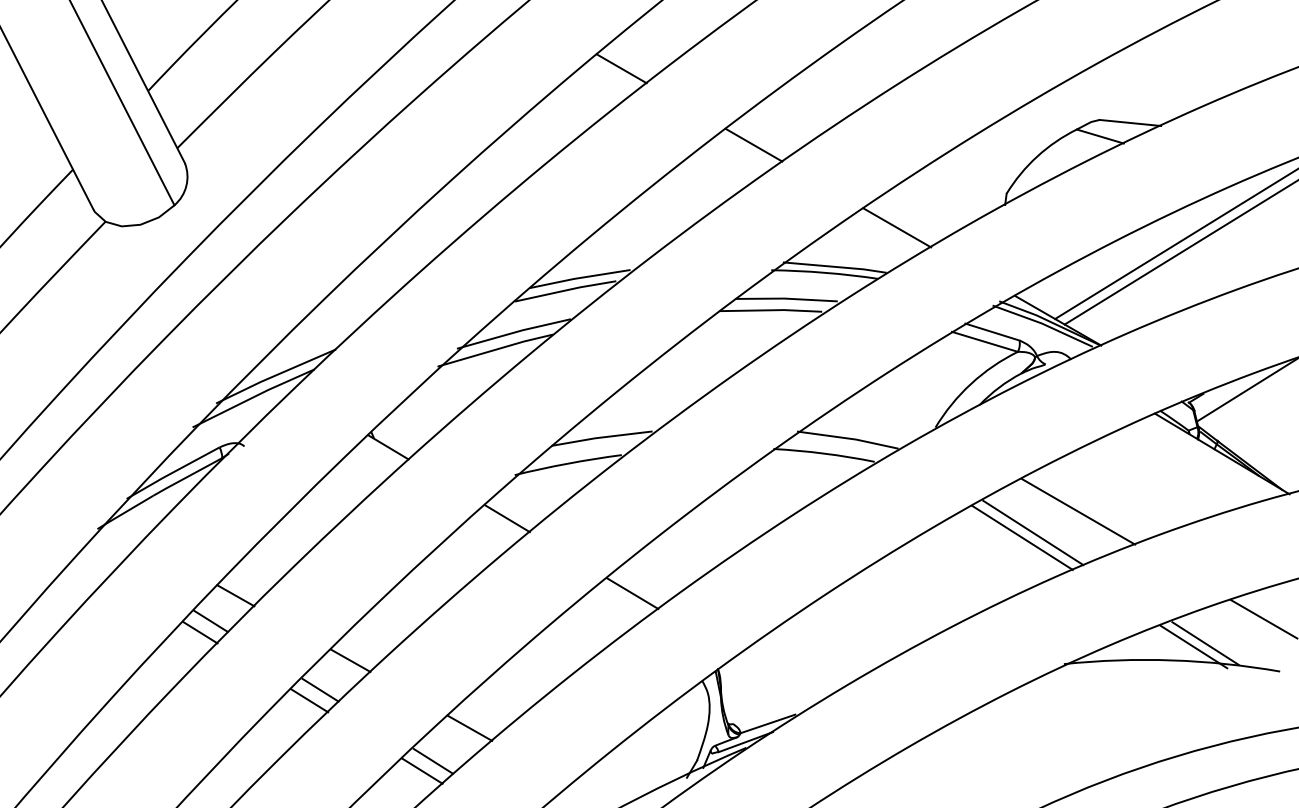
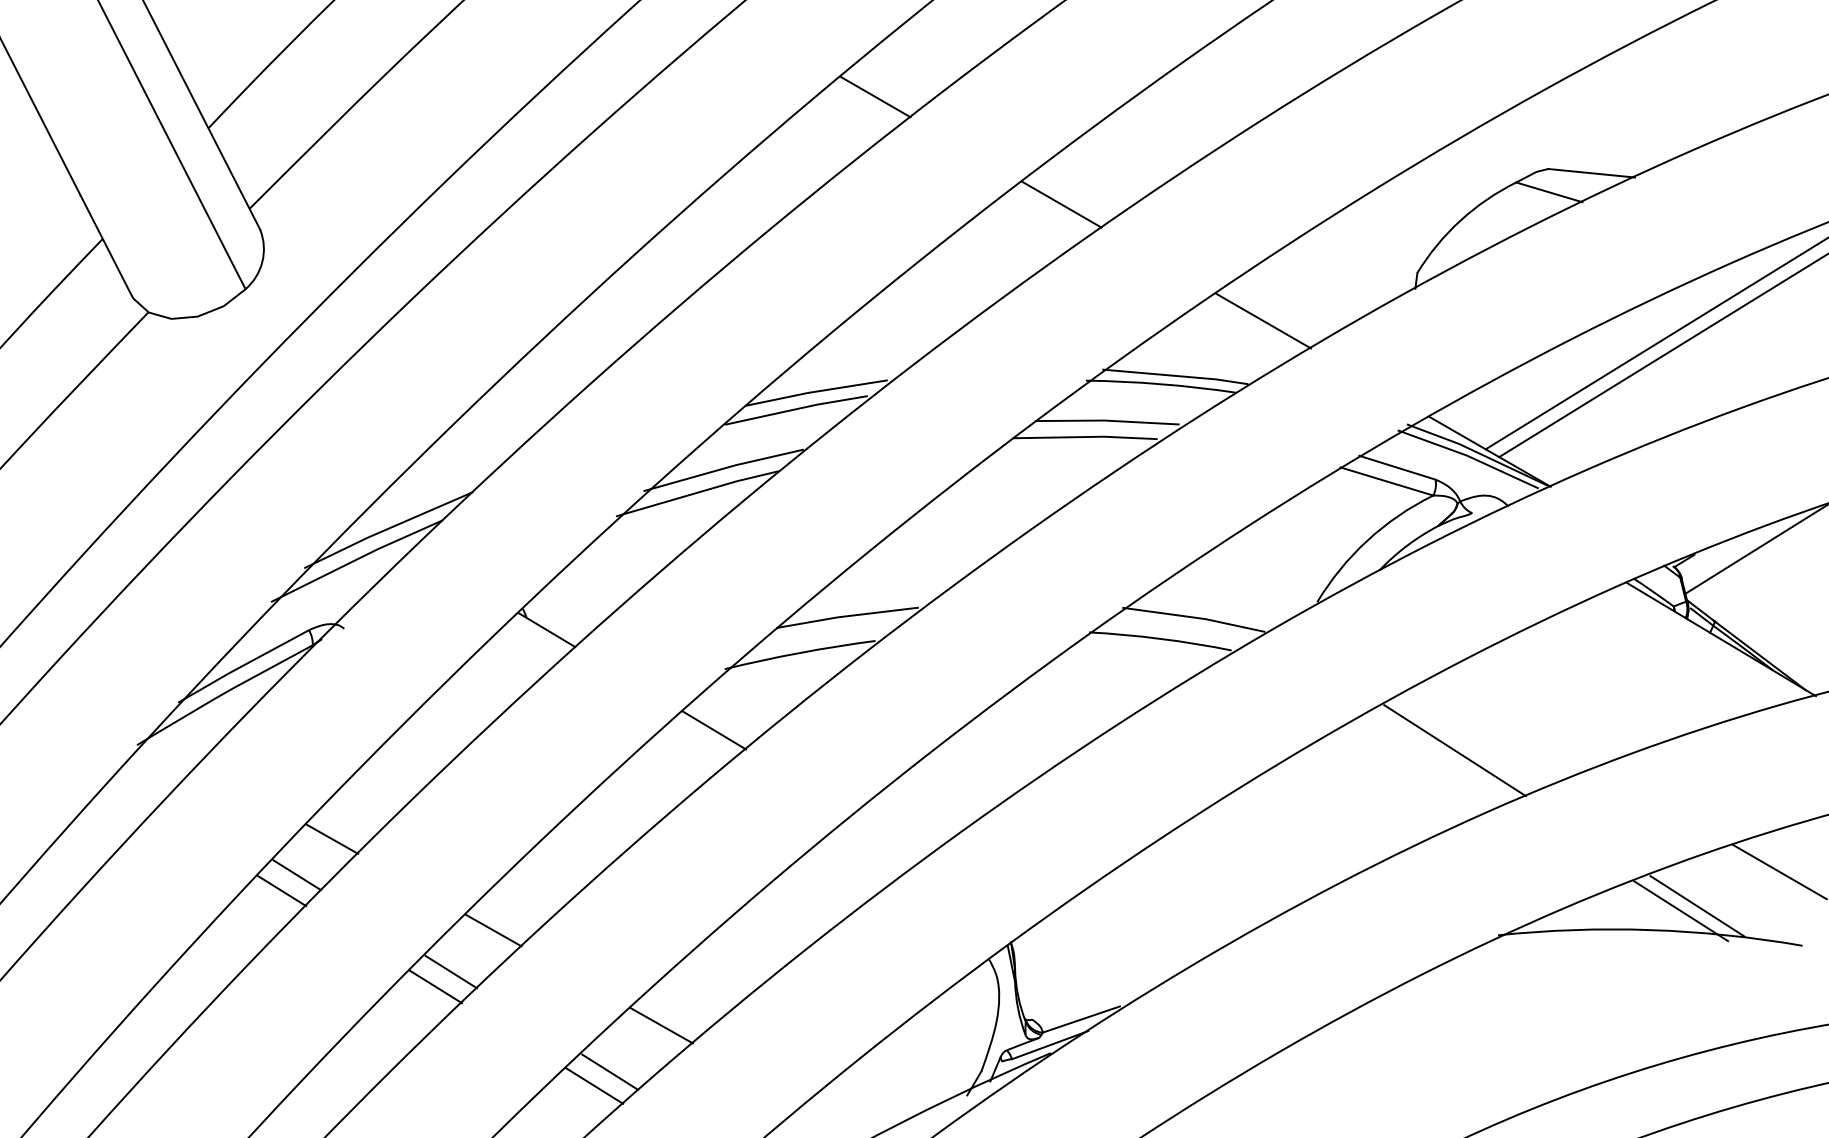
line: (1078, 511) -> (1518, 720), removed
line: (1022, 537) -> (1439, 756), removed
line: (632, 593) -> (890, 835), removed

